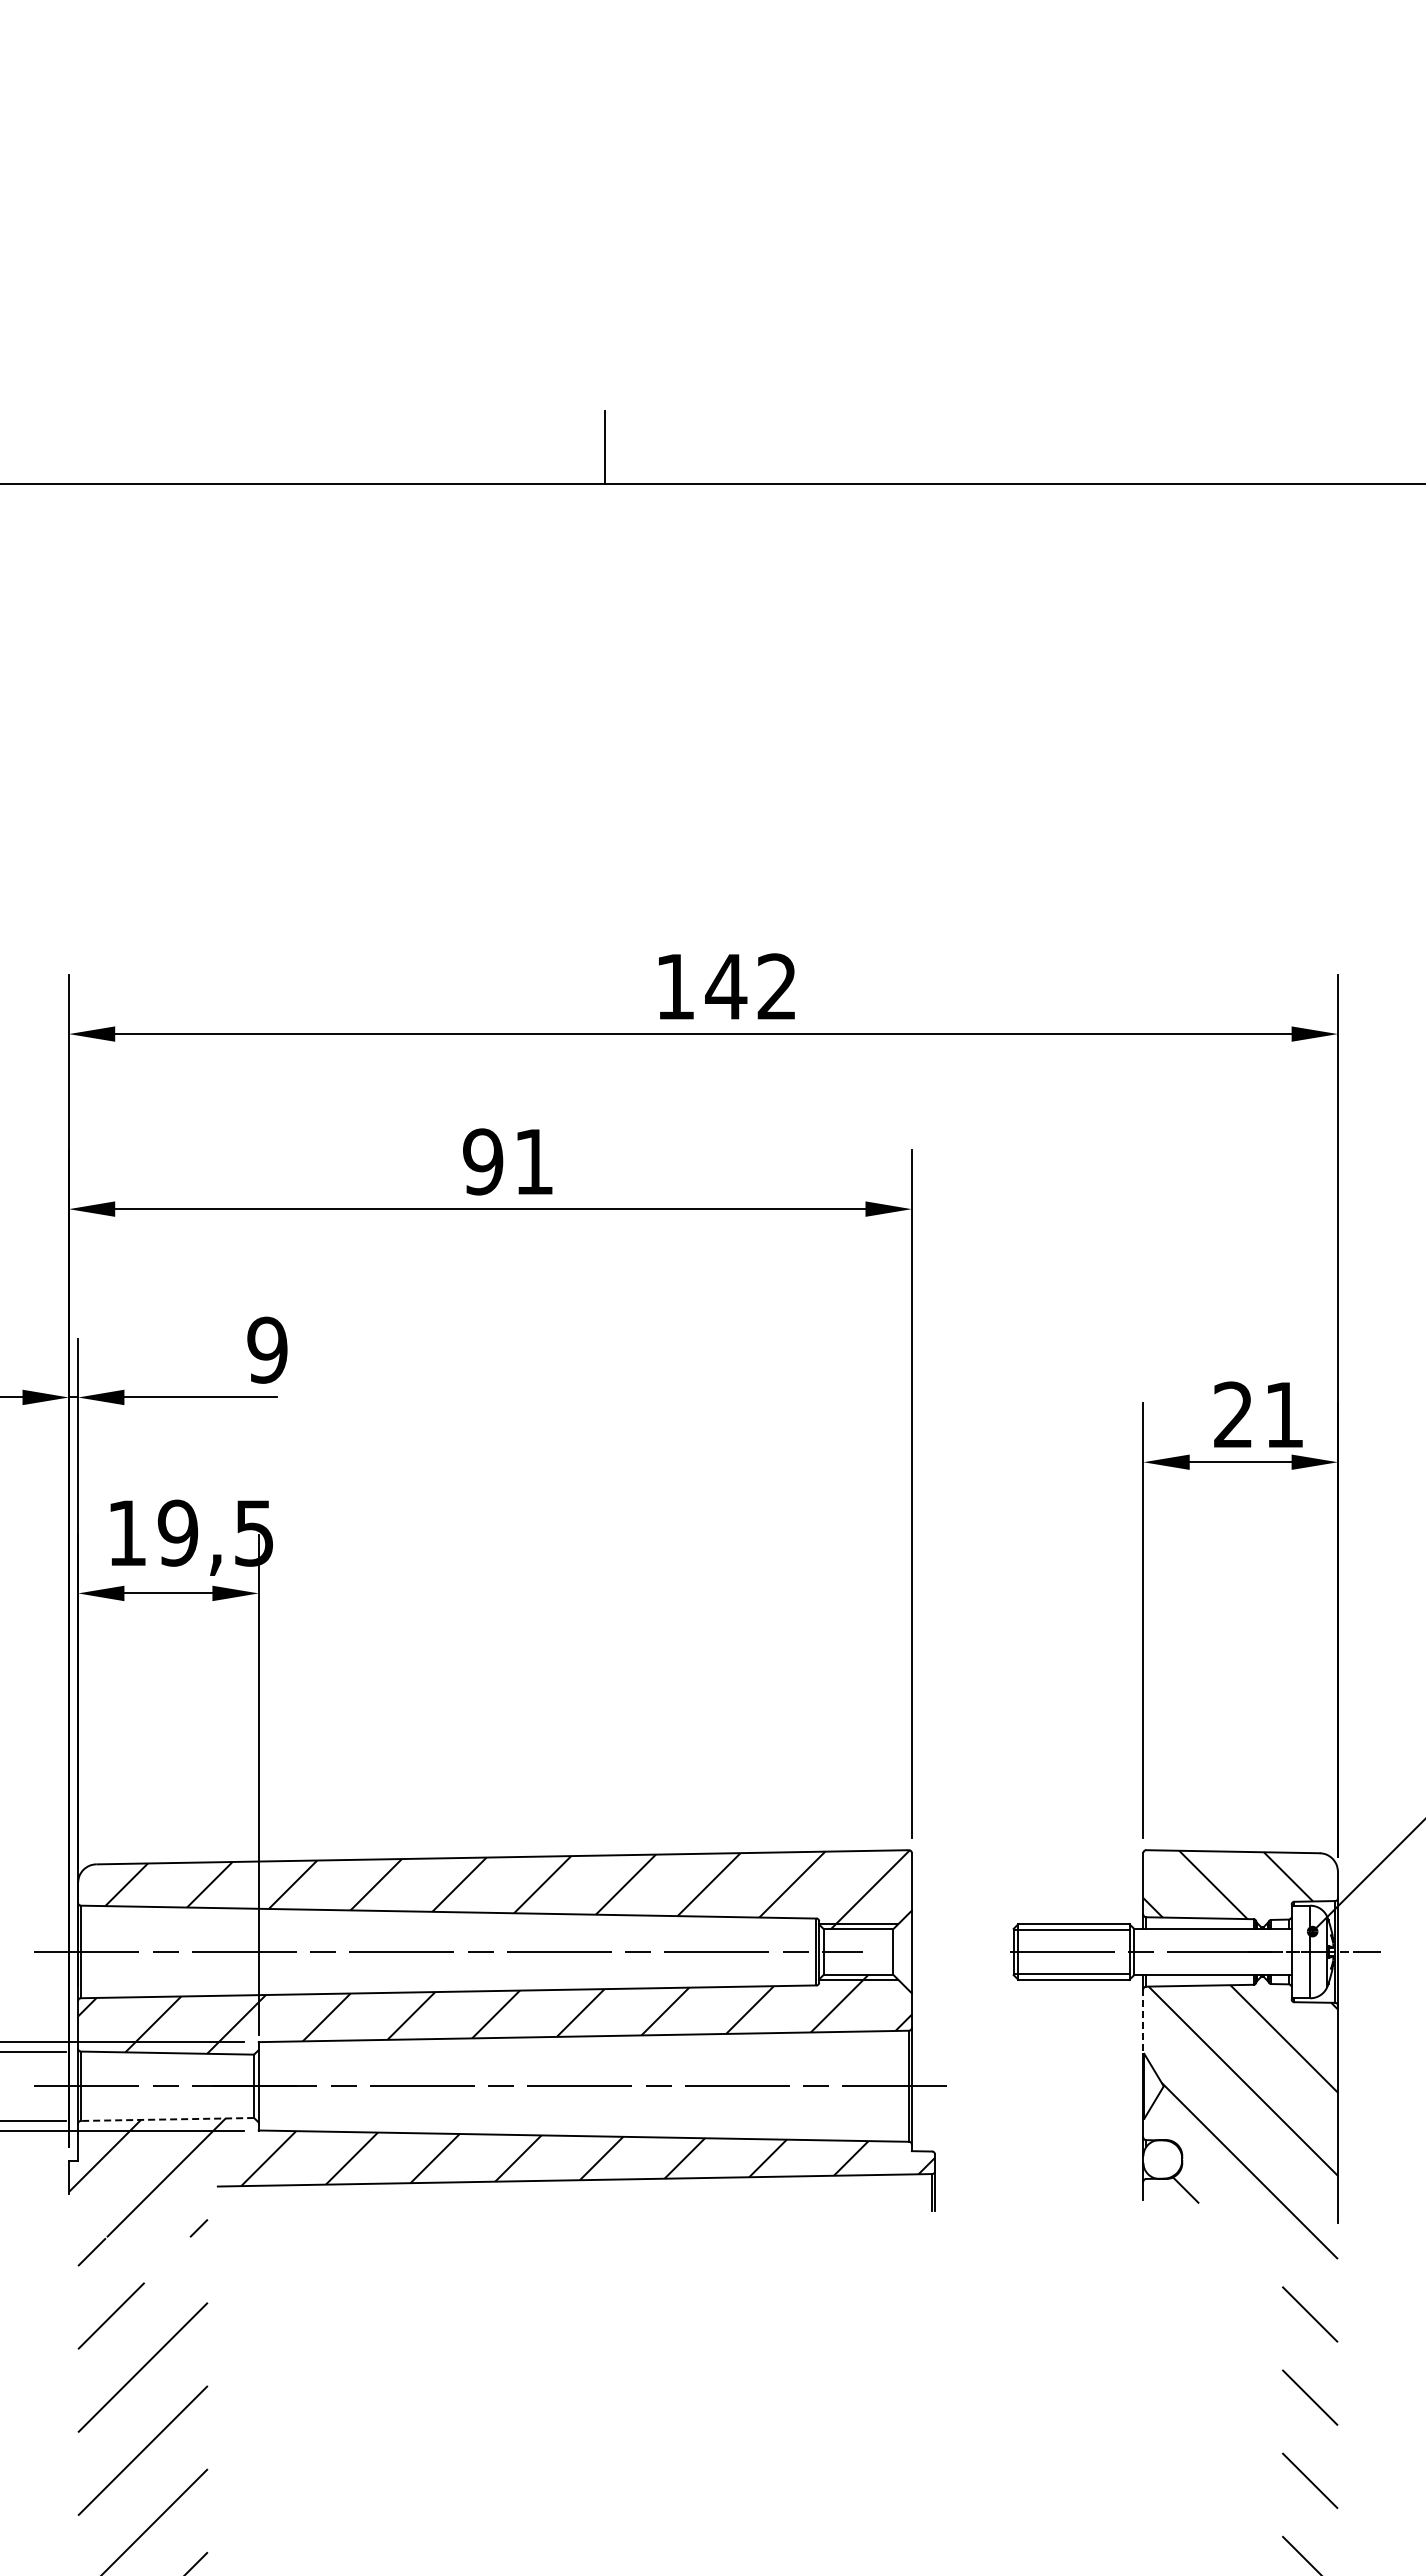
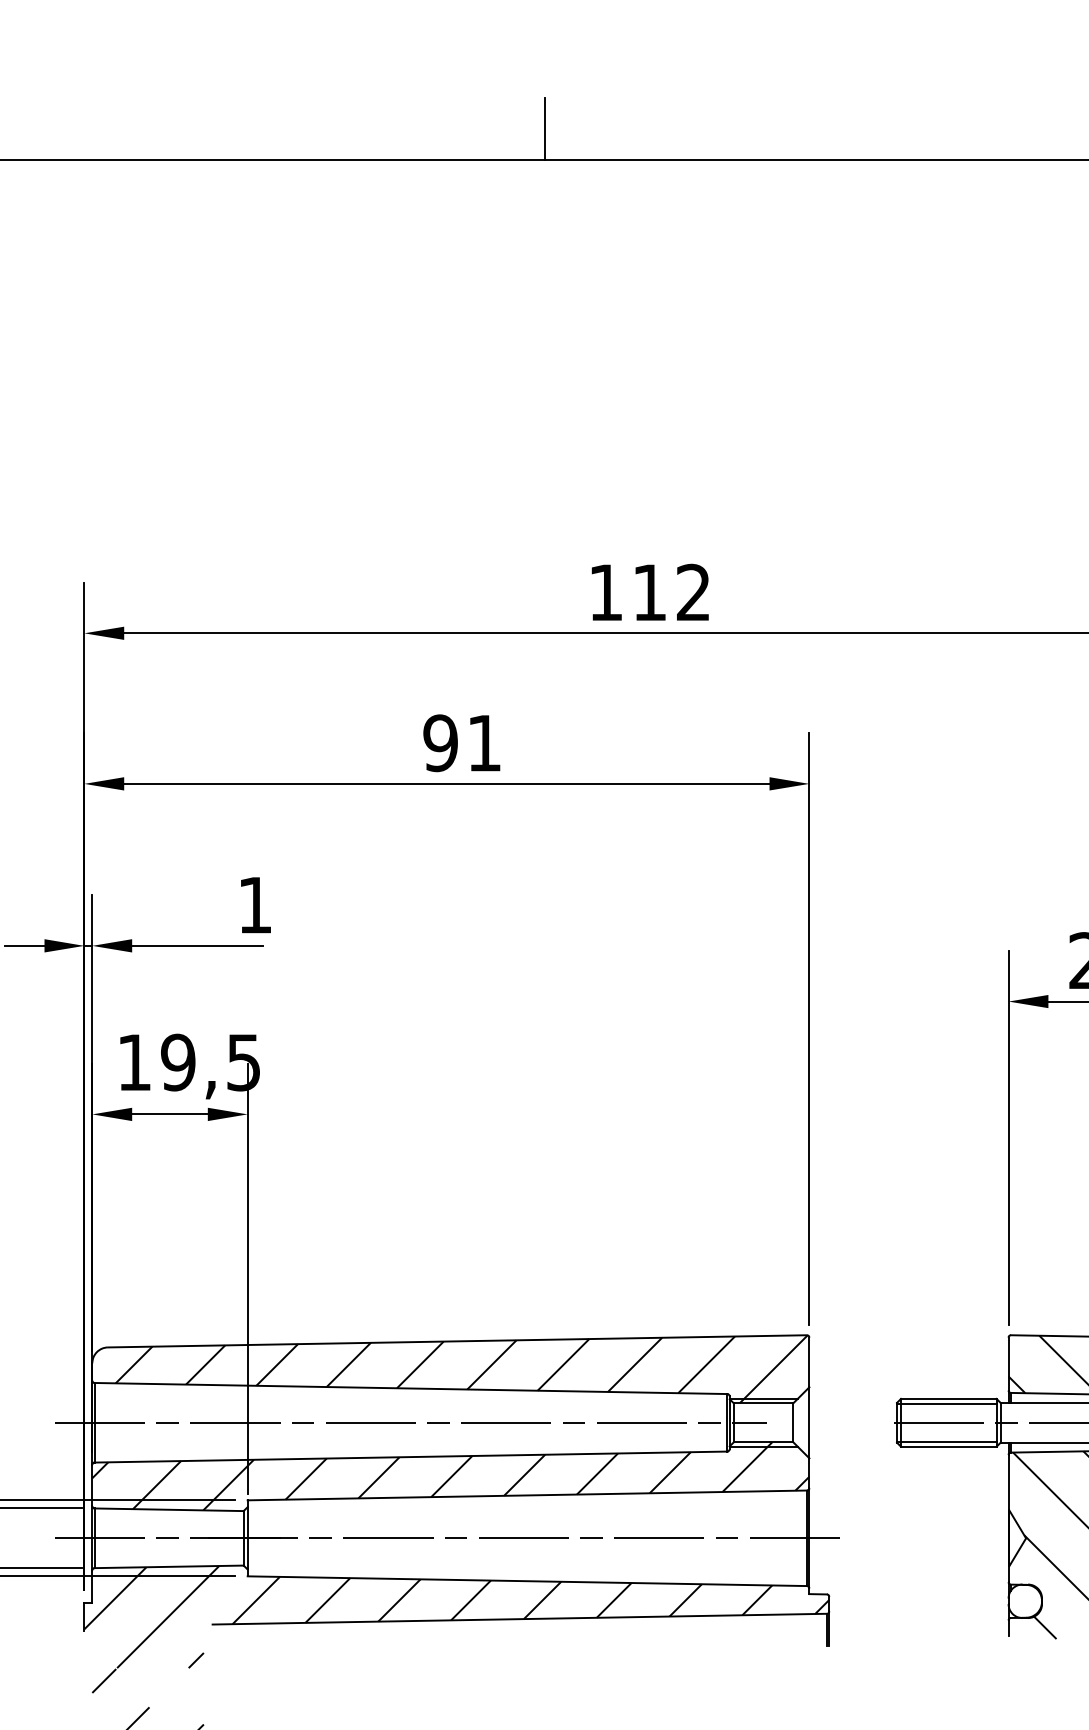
text: (726, 986) -> (649, 592), 142 -> 112
text: (267, 1349) -> (255, 904), 9 -> 1
line: (1143, 2022) -> (1008, 1483), dashed -> solid
line: (167, 2119) -> (169, 1566), dashed -> solid

